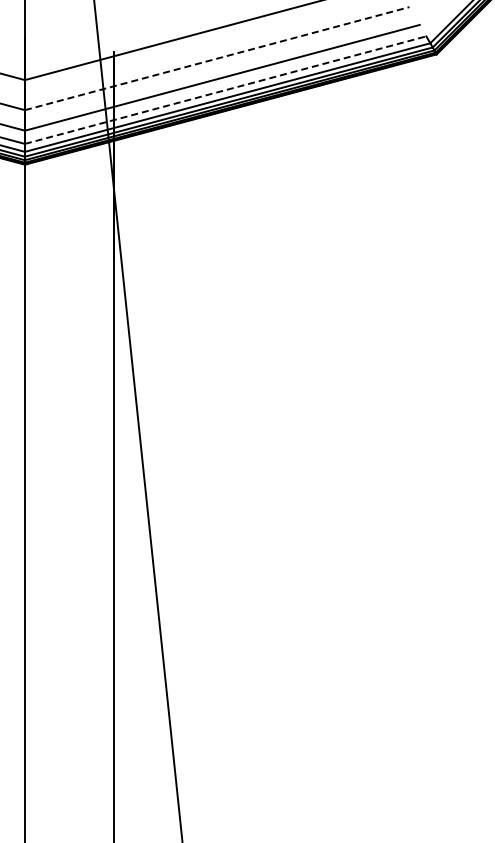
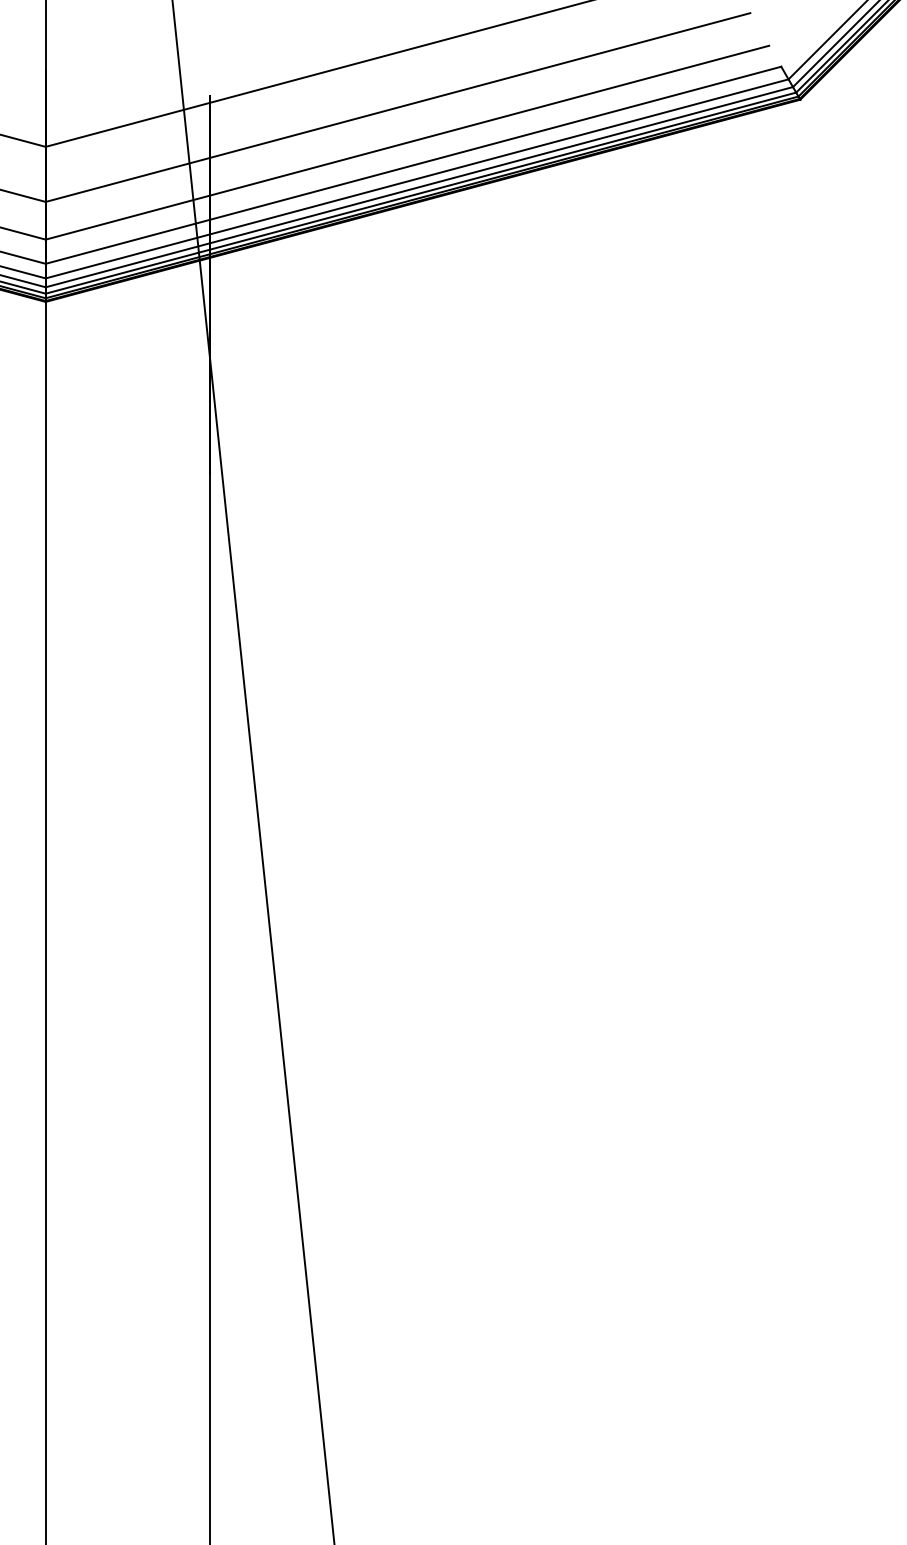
line: (217, 58) -> (398, 107), dashed -> solid
line: (225, 90) -> (413, 165), dashed -> solid

